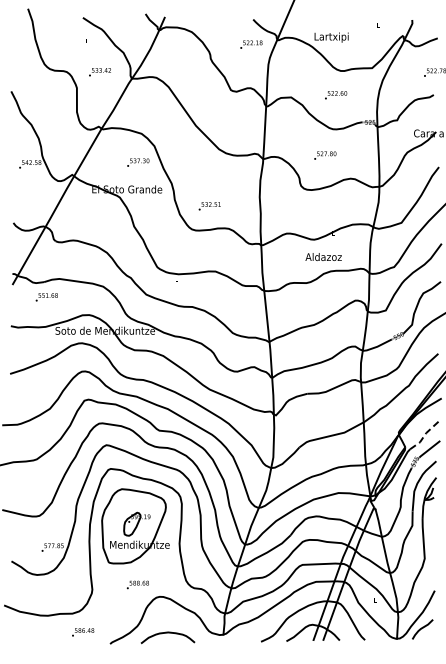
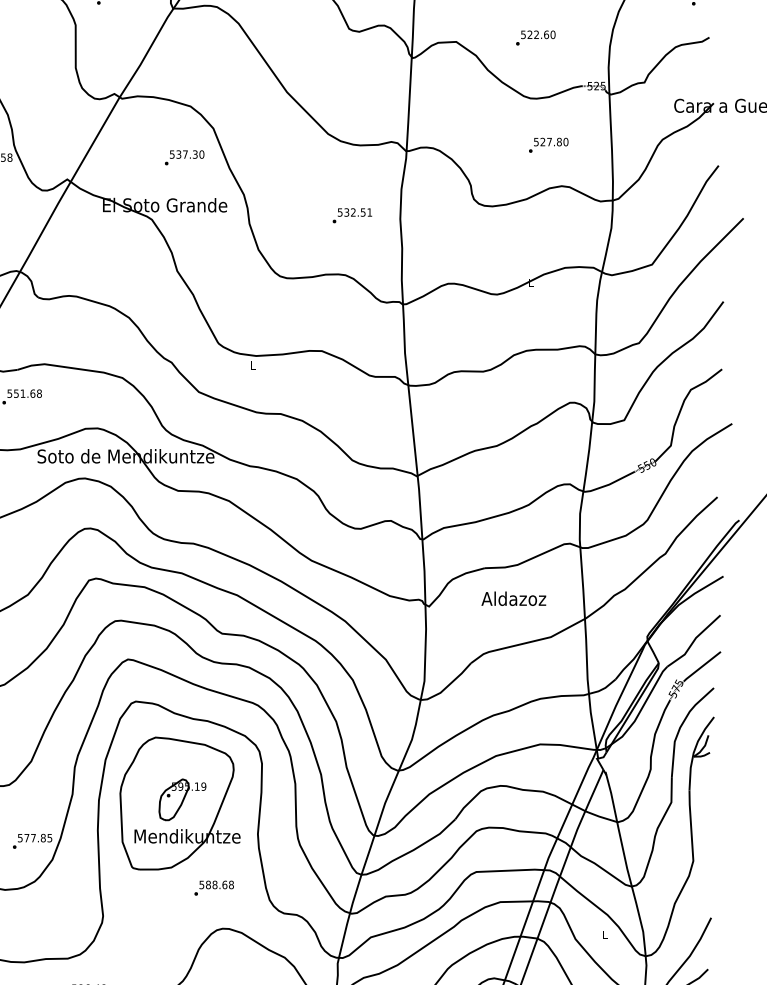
text: (325, 155) -> (549, 145), moved
text: (209, 206) -> (351, 216), moved
text: (323, 256) -> (513, 597), moved
line: (424, 435) -> (692, 642), dashed -> solid
text: (137, 584) -> (213, 887), moved

